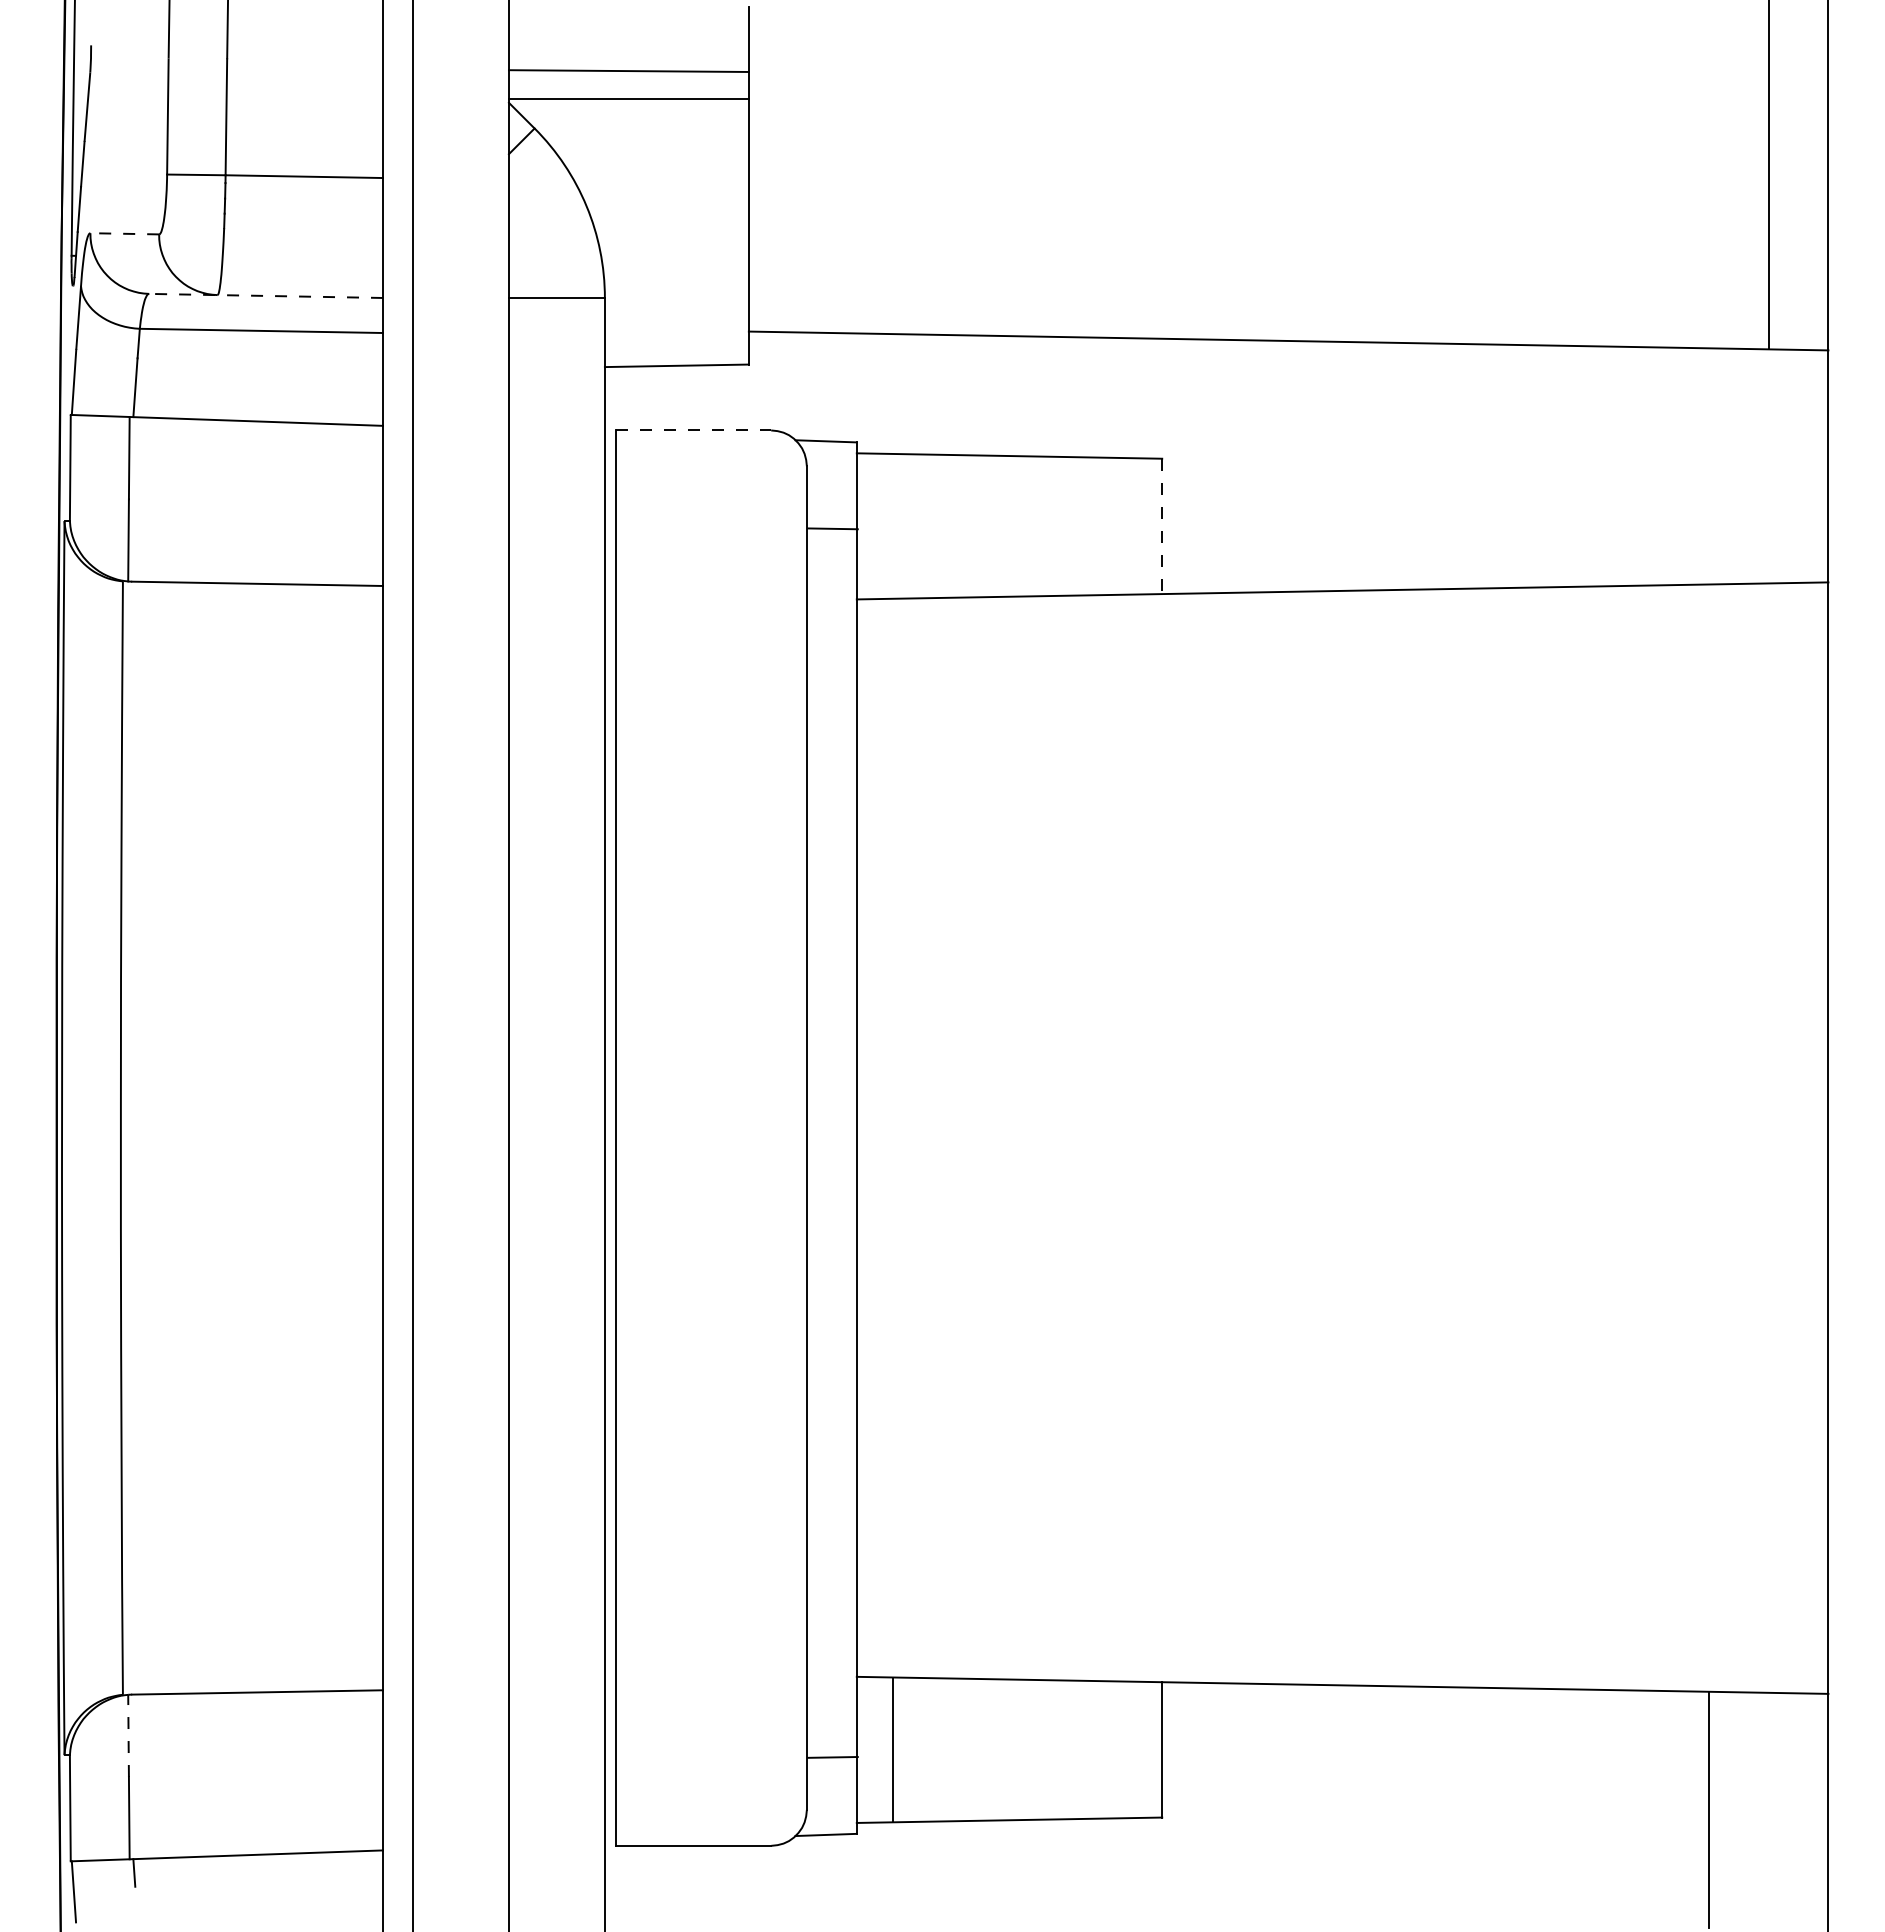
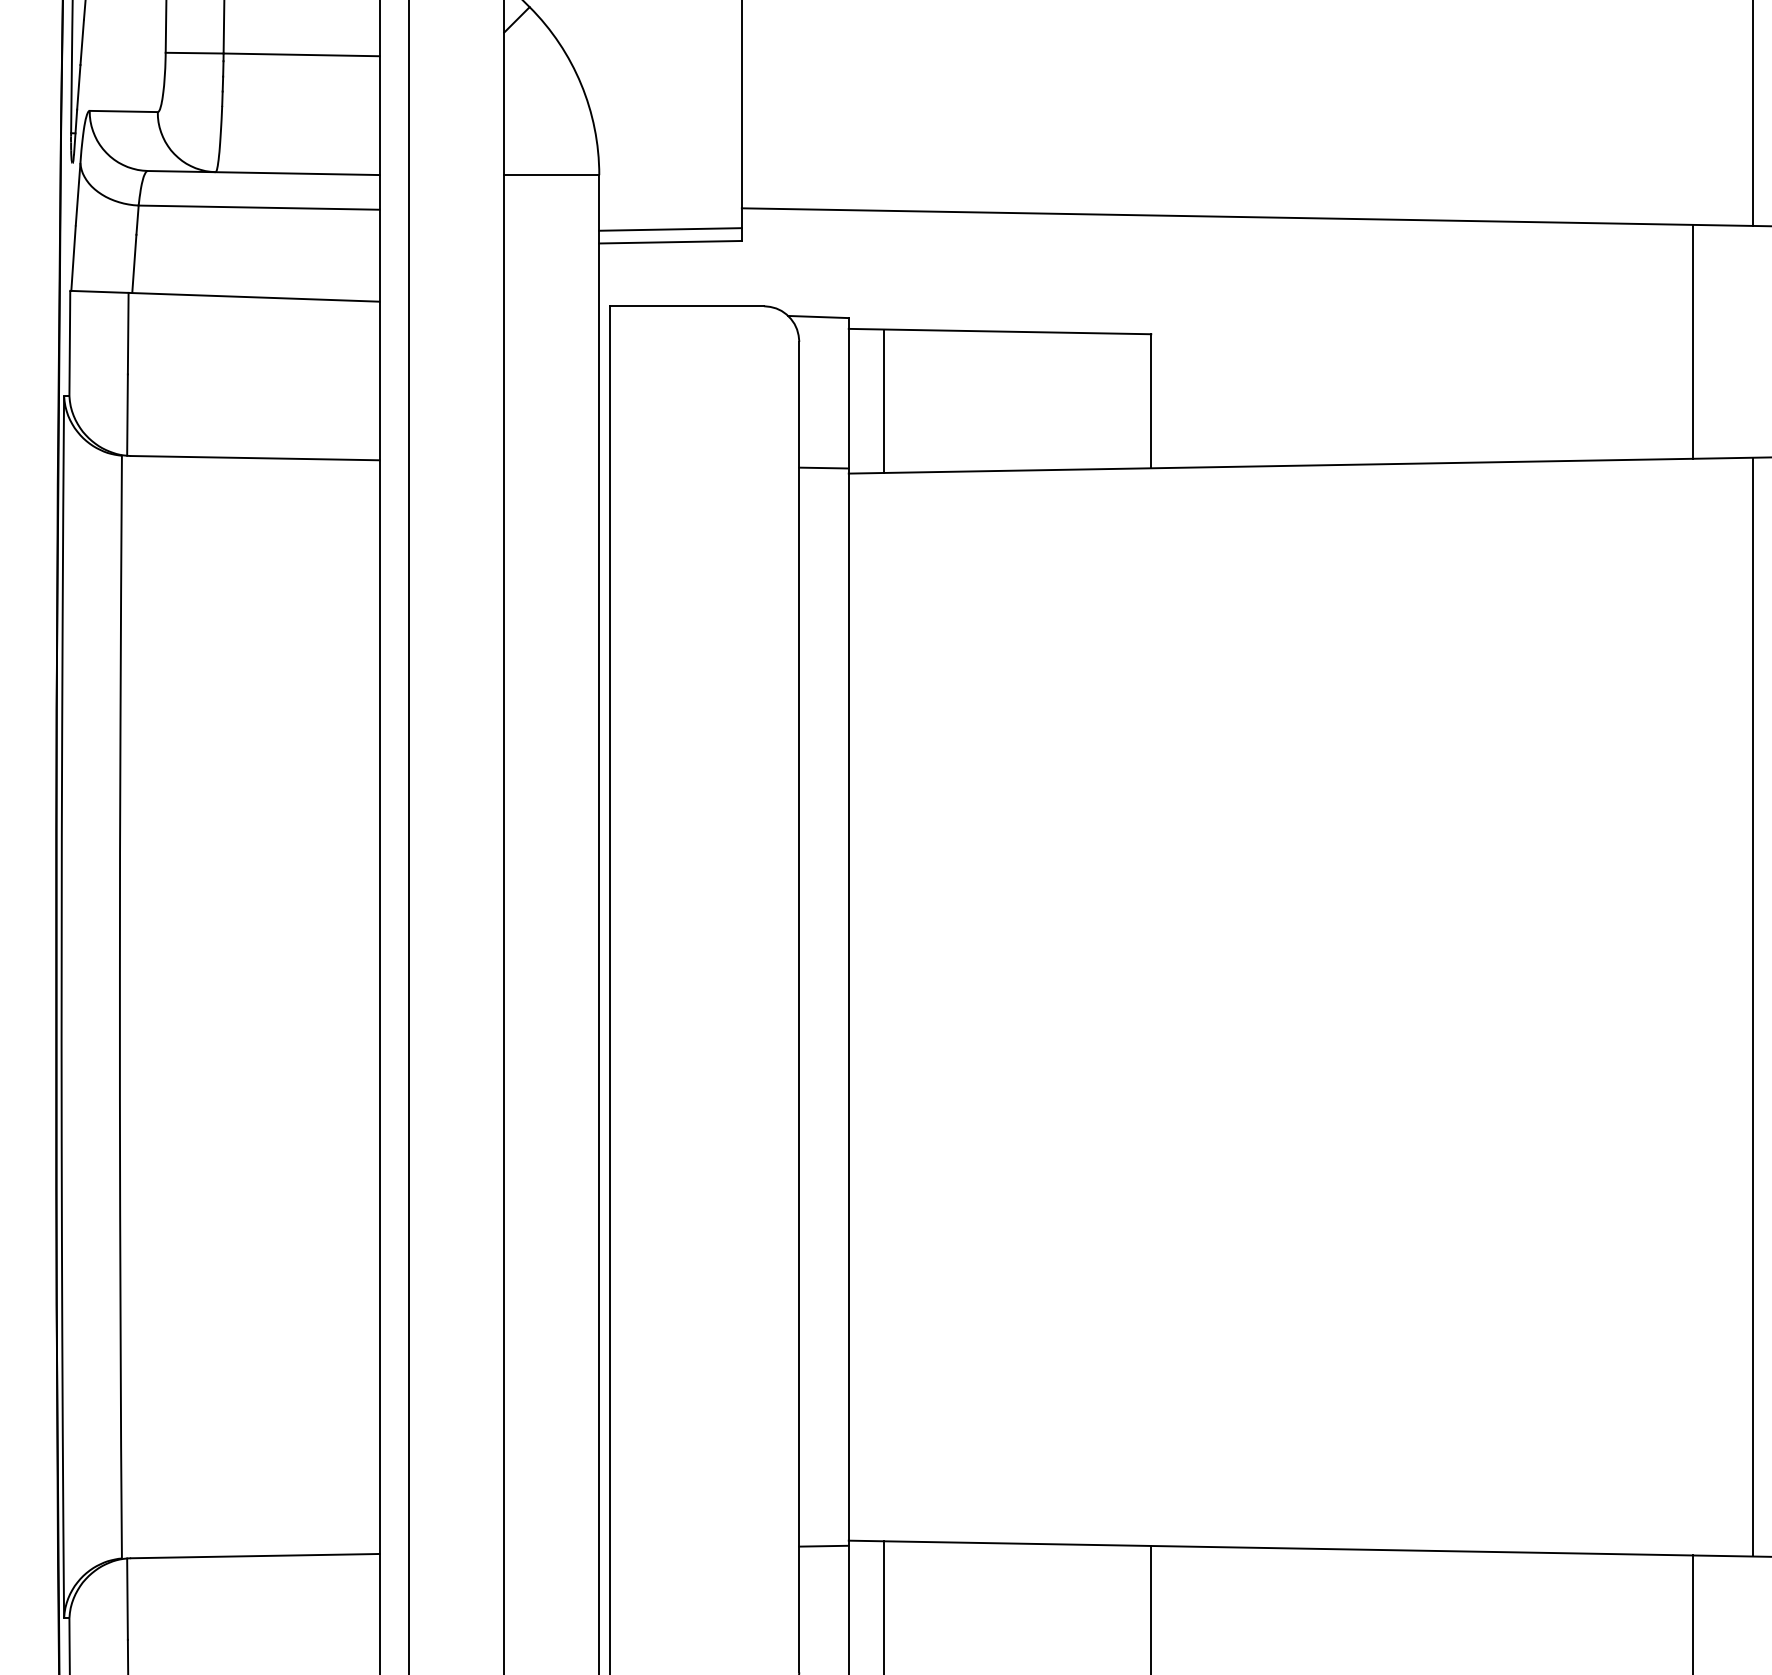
line: (124, 233) -> (123, 111), dashed -> solid
line: (266, 295) -> (264, 172), dashed -> solid
line: (676, 352) -> (670, 229), added
line: (693, 430) -> (687, 306), dashed -> solid
line: (1709, 466) -> (1693, 341), added
line: (892, 526) -> (884, 401), added
line: (1162, 526) -> (1151, 401), dashed -> solid
line: (832, 528) -> (823, 467), moved
line: (1769, 1137) -> (1752, 1006), added
line: (128, 1735) -> (127, 1598), dashed -> solid
line: (832, 1757) -> (823, 1546), moved

